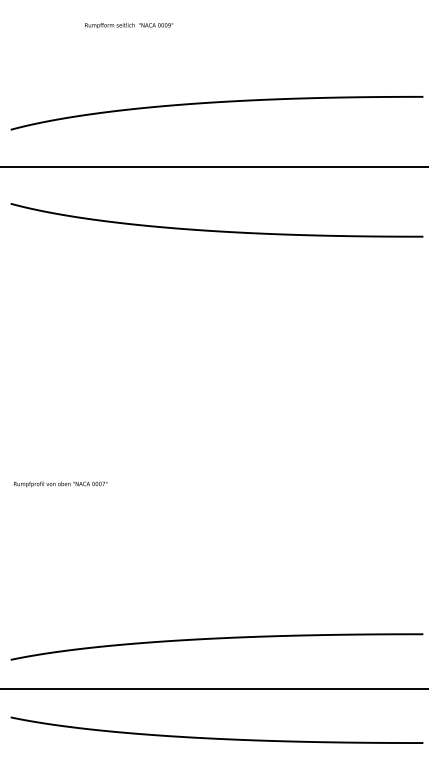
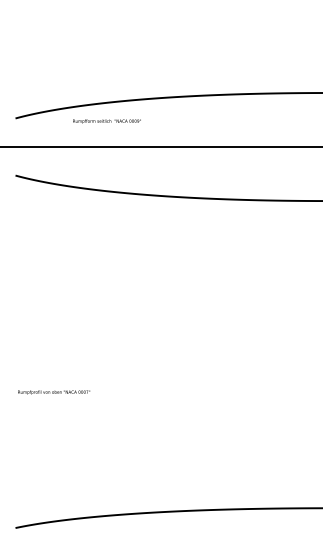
text: (129, 25) -> (107, 121), moved

